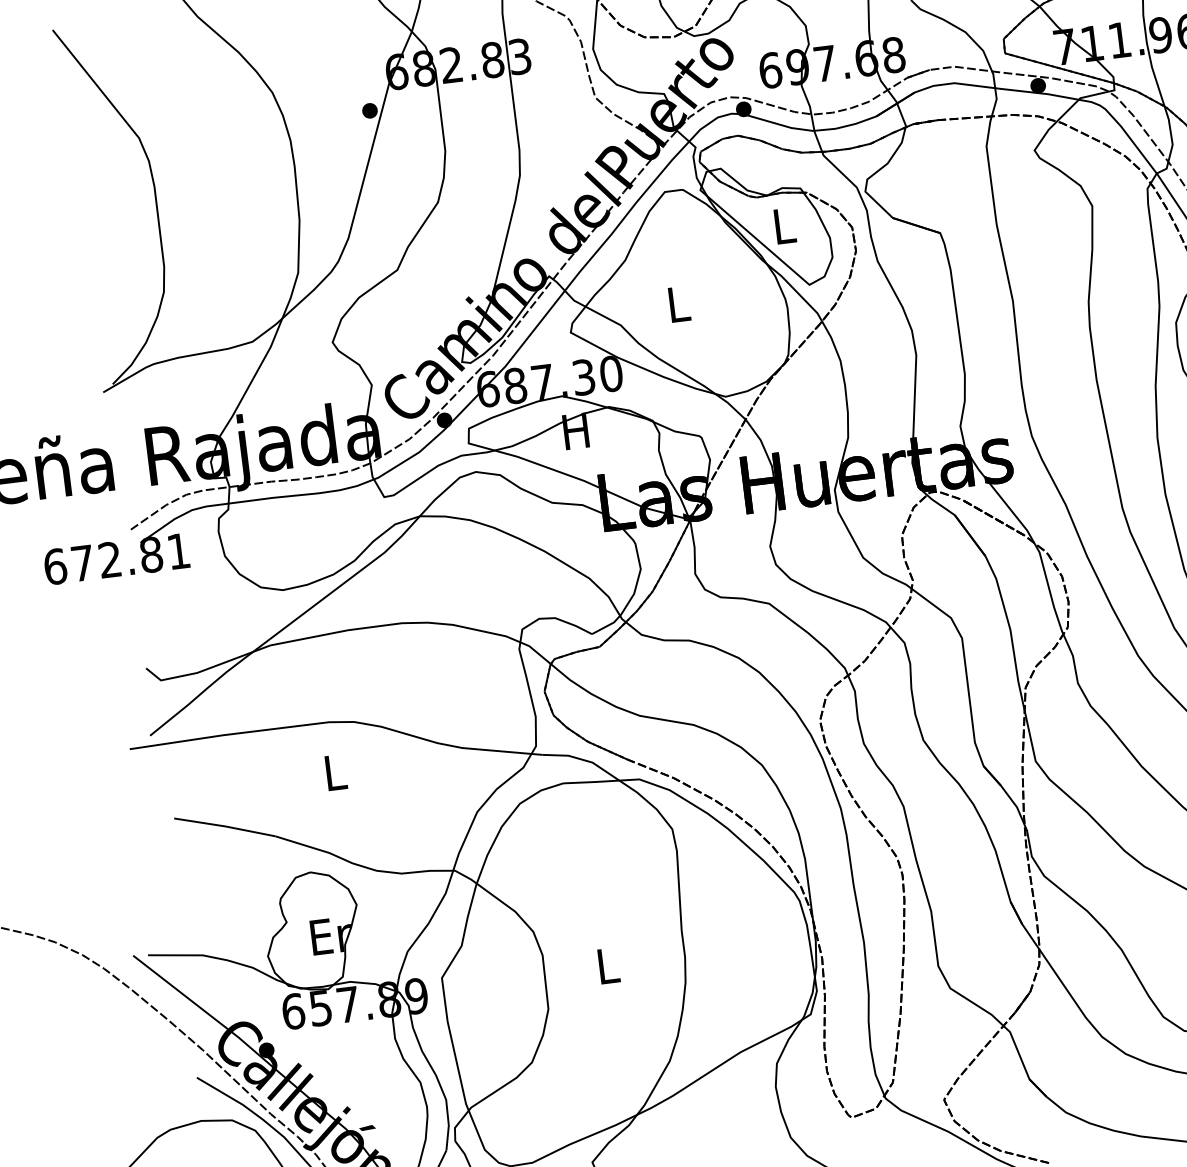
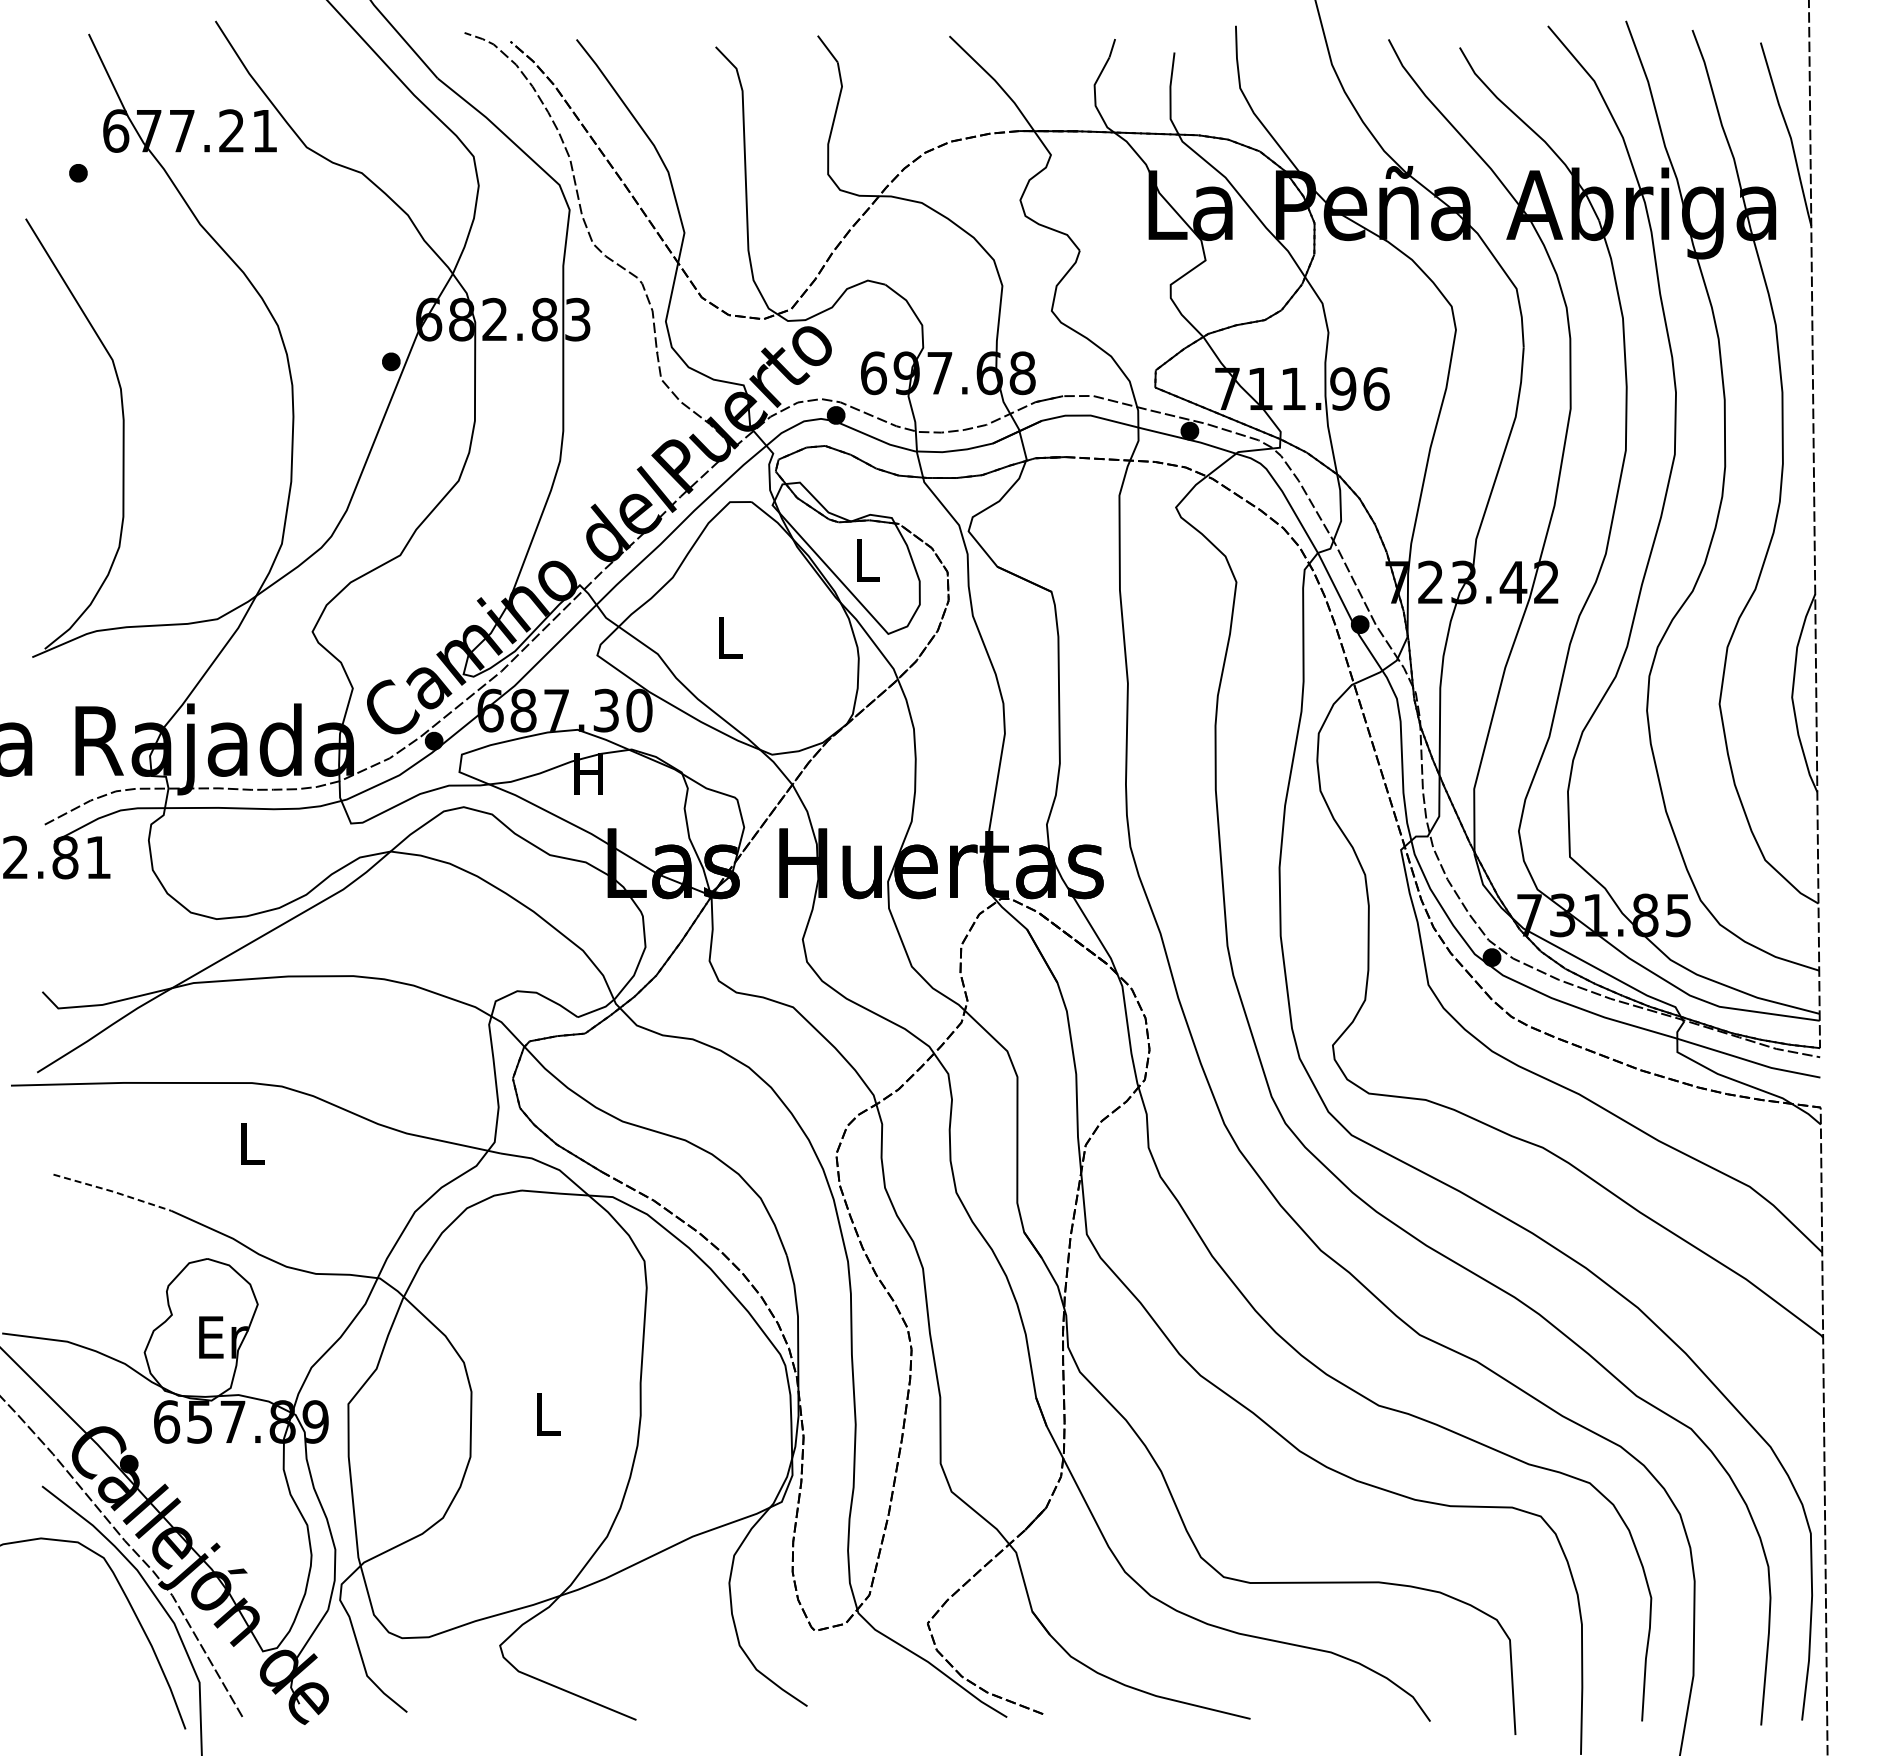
line: (225, 826) -> (113, 1191), solid -> dashed

